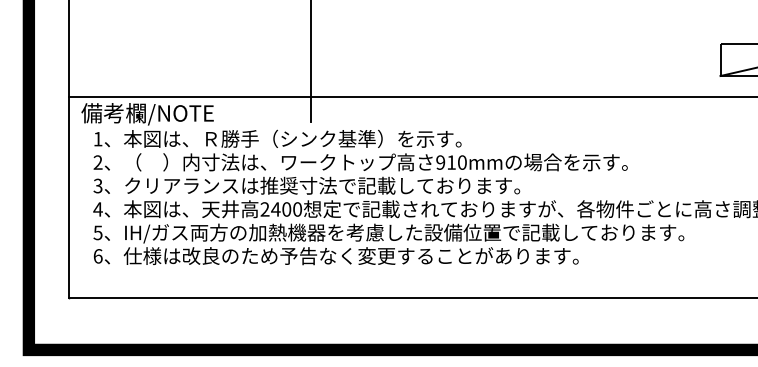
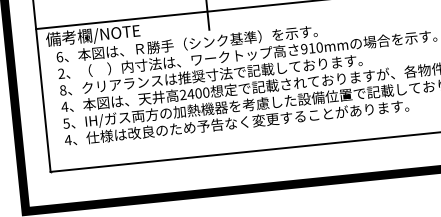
text: (97, 138) -> (59, 56), 1 -> 6
text: (97, 185) -> (62, 90), 3 -> 8
text: (97, 256) -> (67, 140), 6 -> 4

